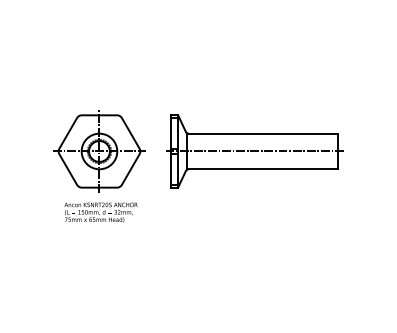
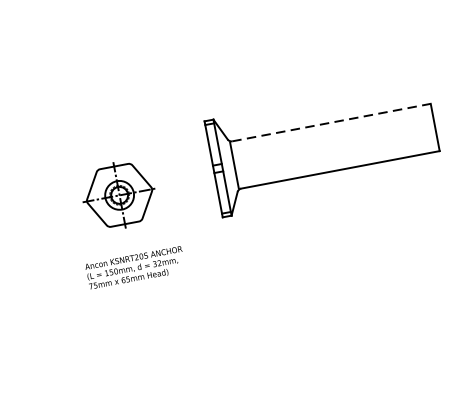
line: (263, 133) -> (331, 122), solid -> dashed
line: (254, 151) -> (323, 148), removed
part: (99, 166) -> (121, 207), size x0.6

